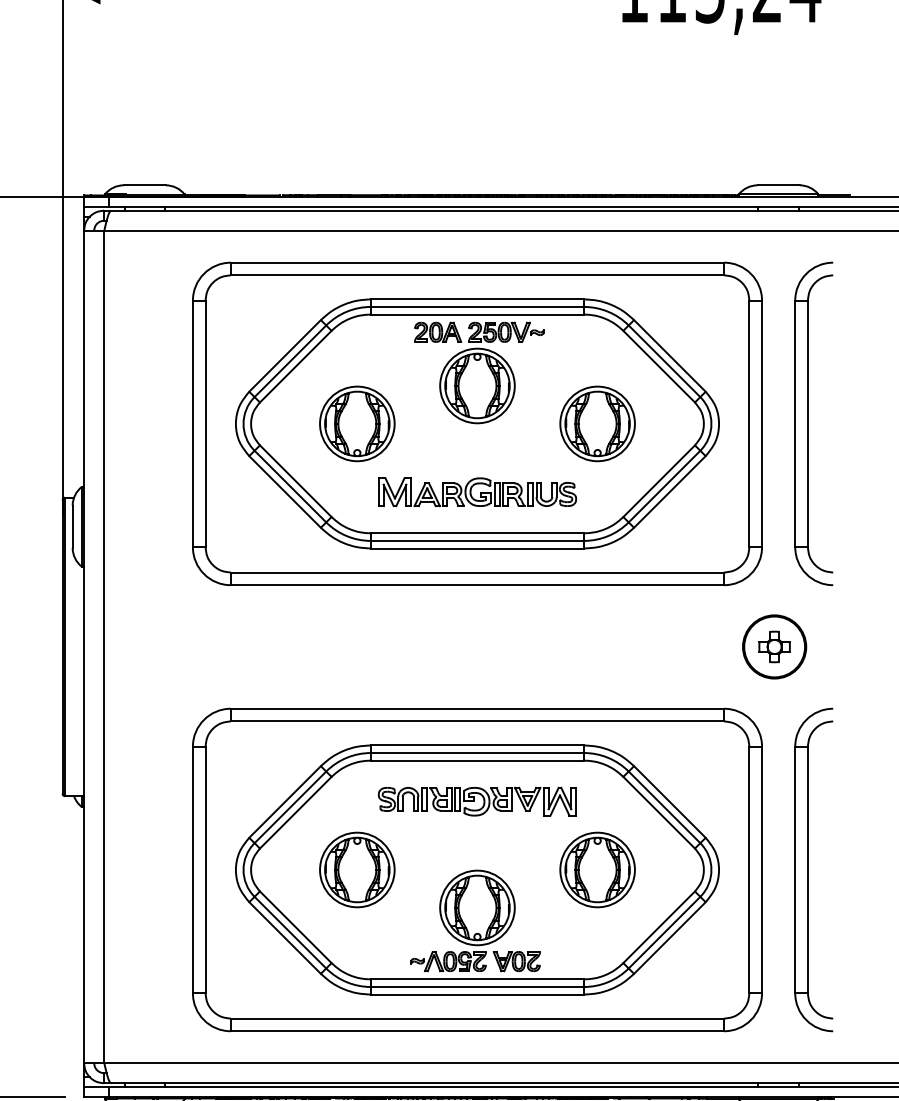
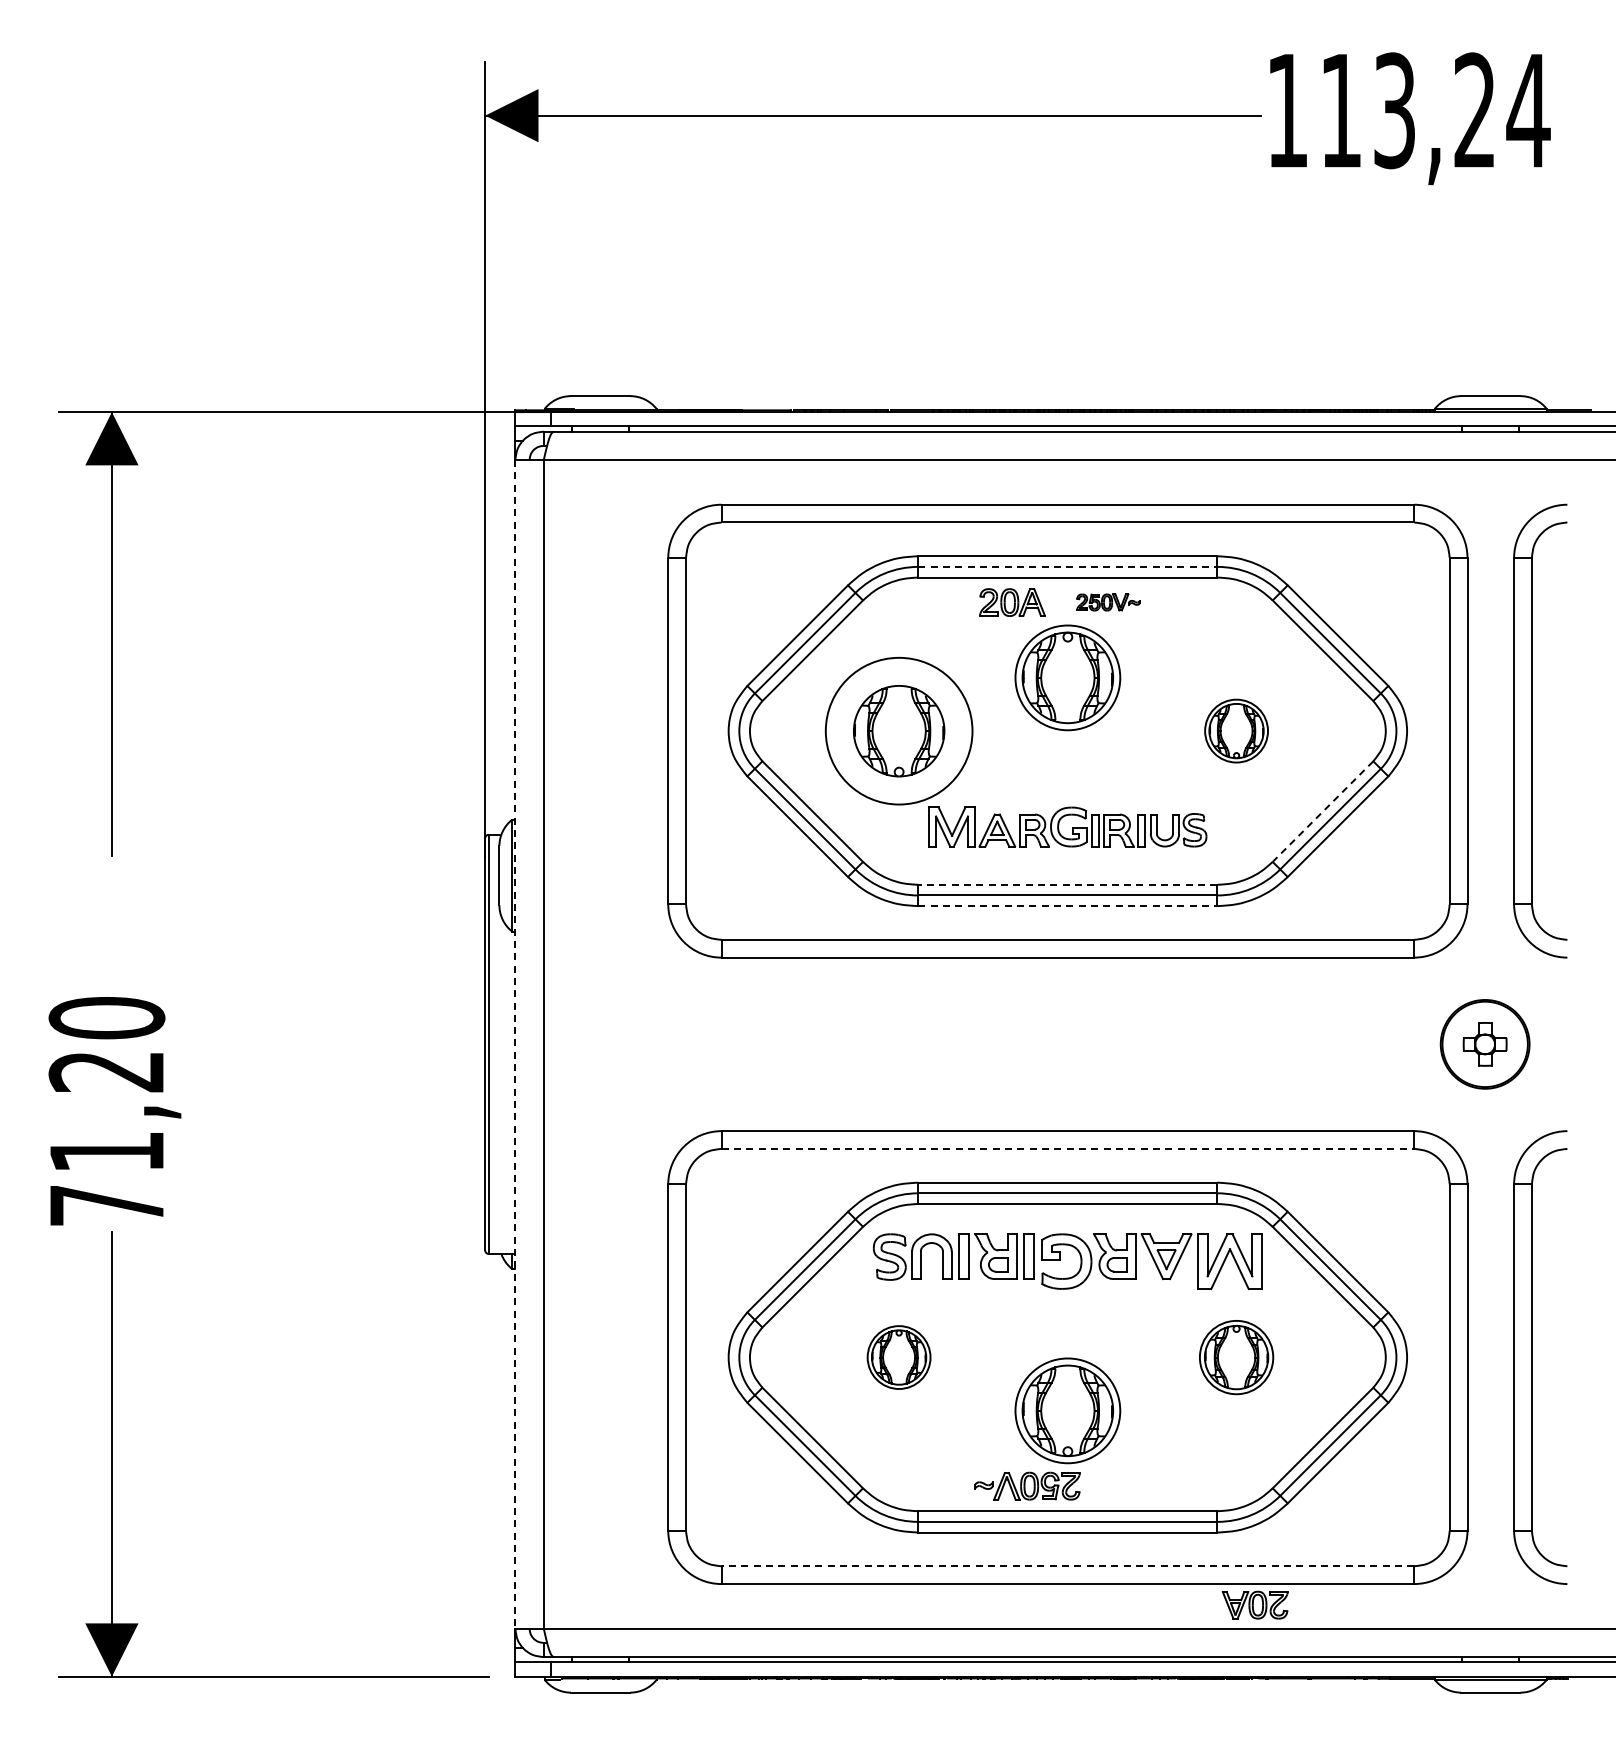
line: (477, 306) -> (1067, 566), solid -> dashed
part: (506, 332) -> (1108, 602), size x0.6
circle: (356, 423) -> (898, 730), size x1.4
part: (597, 423) -> (1236, 730), size x0.6
line: (658, 481) -> (1322, 811), solid -> dashed
line: (477, 533) -> (1067, 884), solid -> dashed
line: (477, 548) -> (1067, 906), solid -> dashed
line: (84, 647) -> (515, 1044), solid -> dashed
line: (477, 721) -> (1068, 1148), solid -> dashed
part: (477, 801) -> (1067, 1261), size x1.4
part: (356, 869) -> (898, 1357), size x0.6
part: (597, 869) -> (1236, 1357), size x0.7
part: (516, 961) -> (1254, 1604), moved
line: (477, 1018) -> (1067, 1566), solid -> dashed

